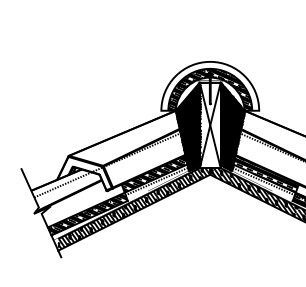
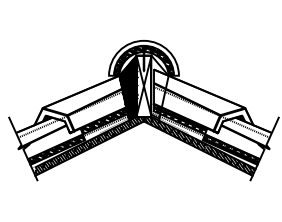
hatch: (231, 127) -> (159, 87), removed

